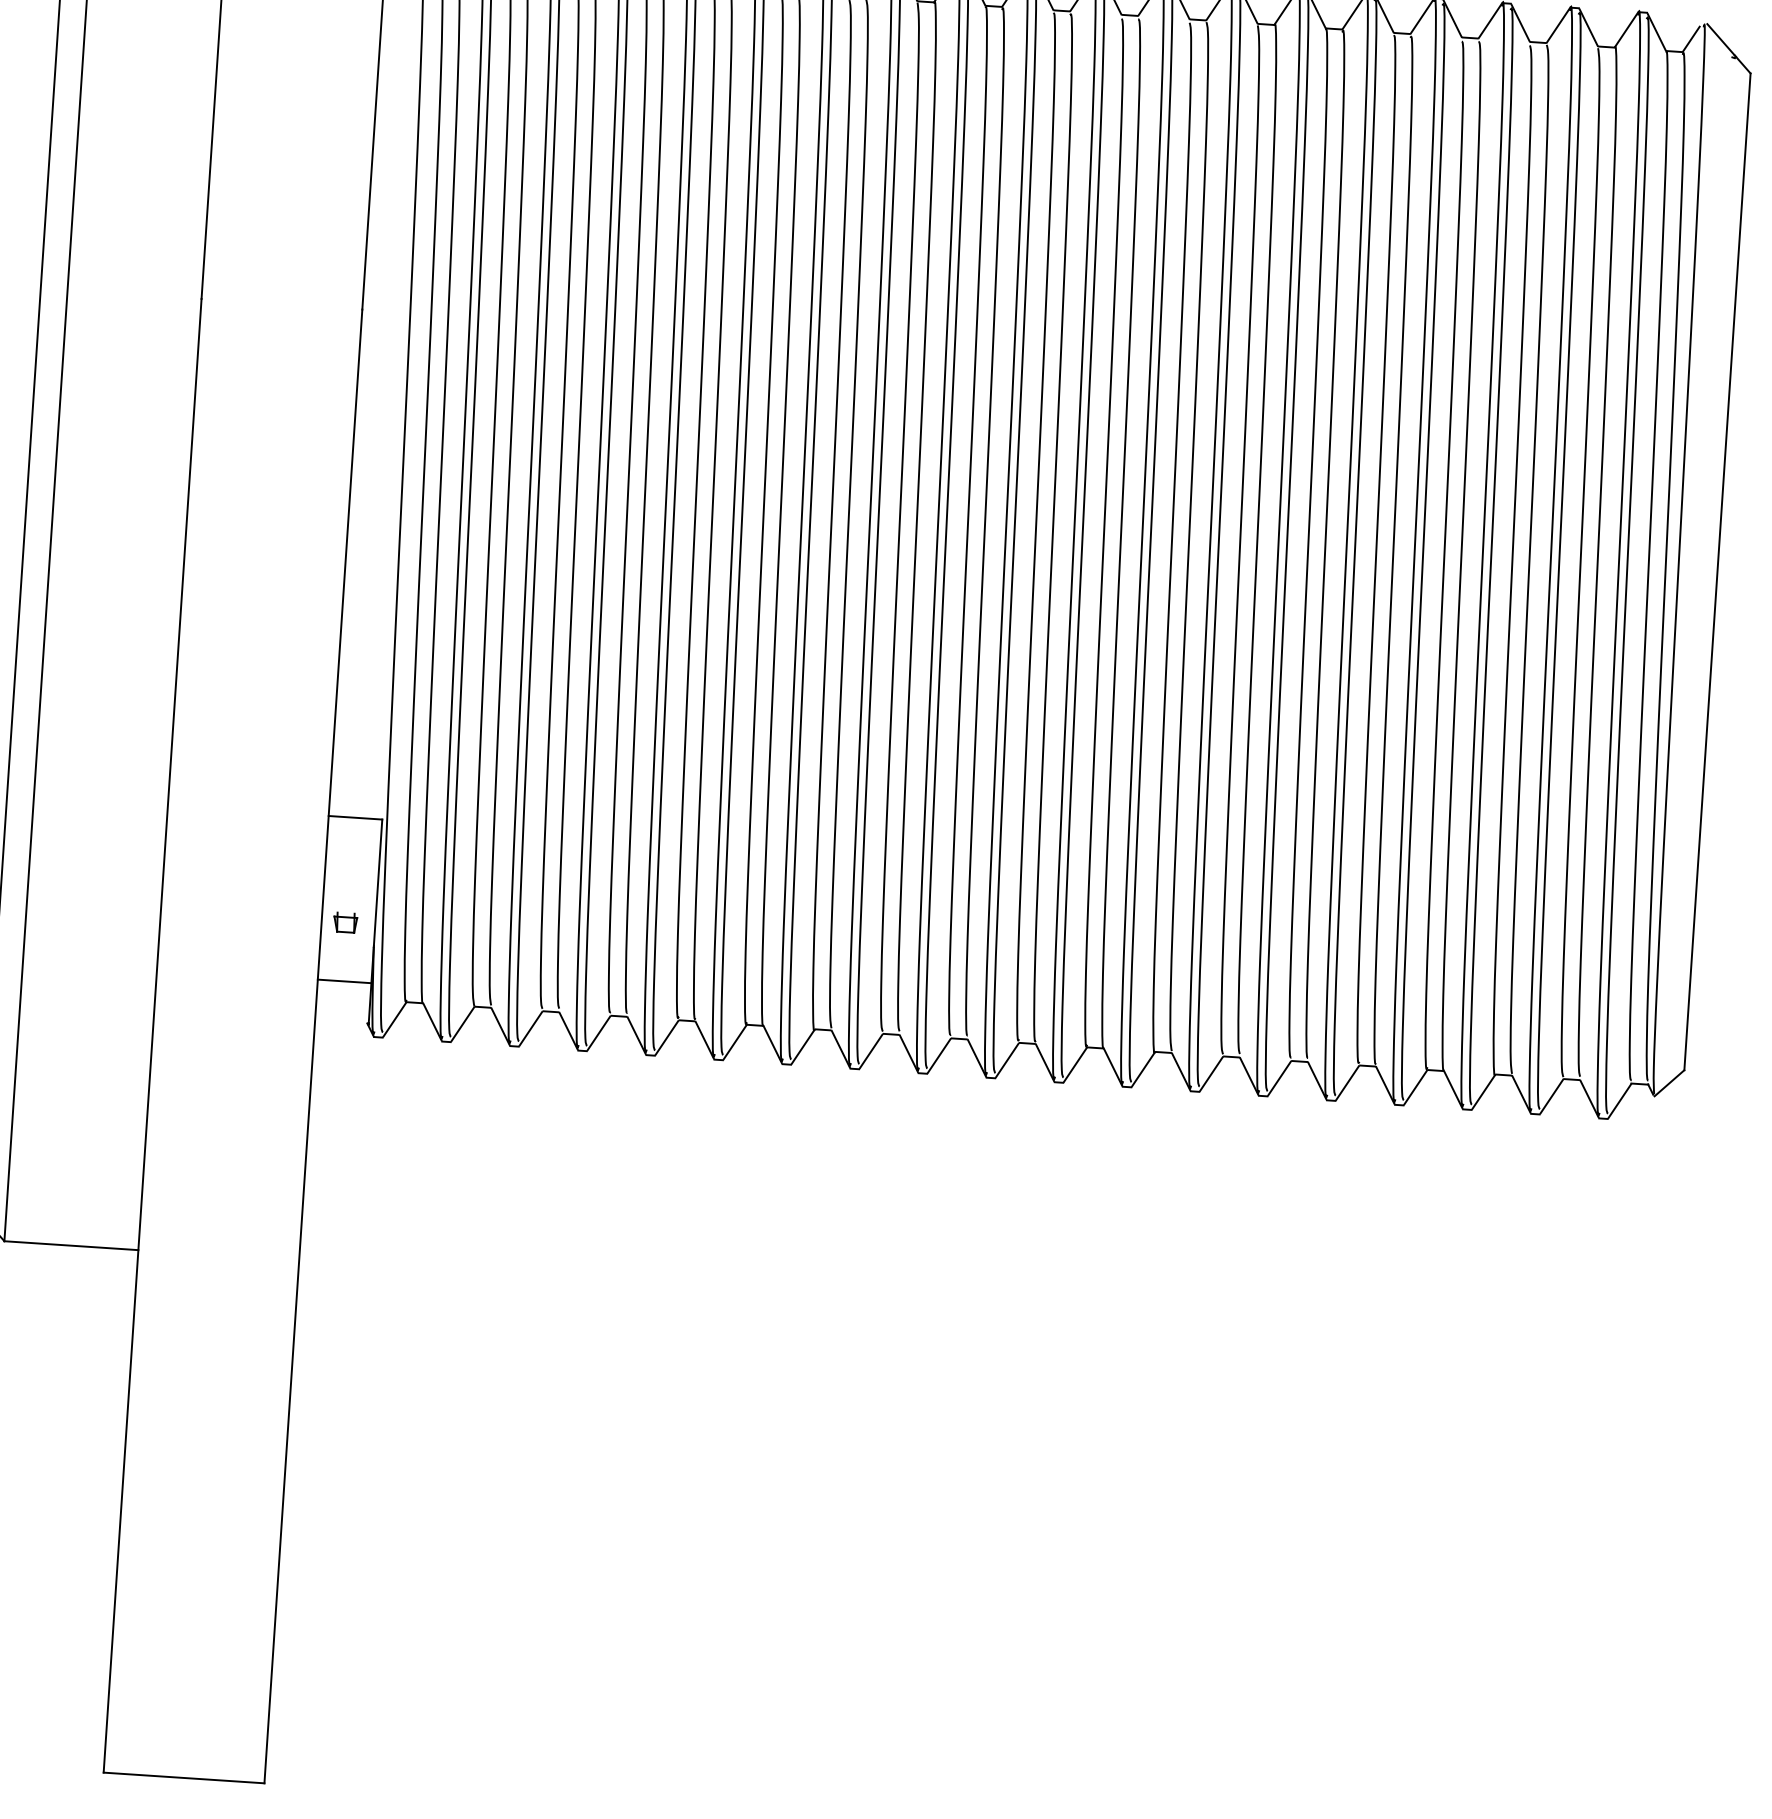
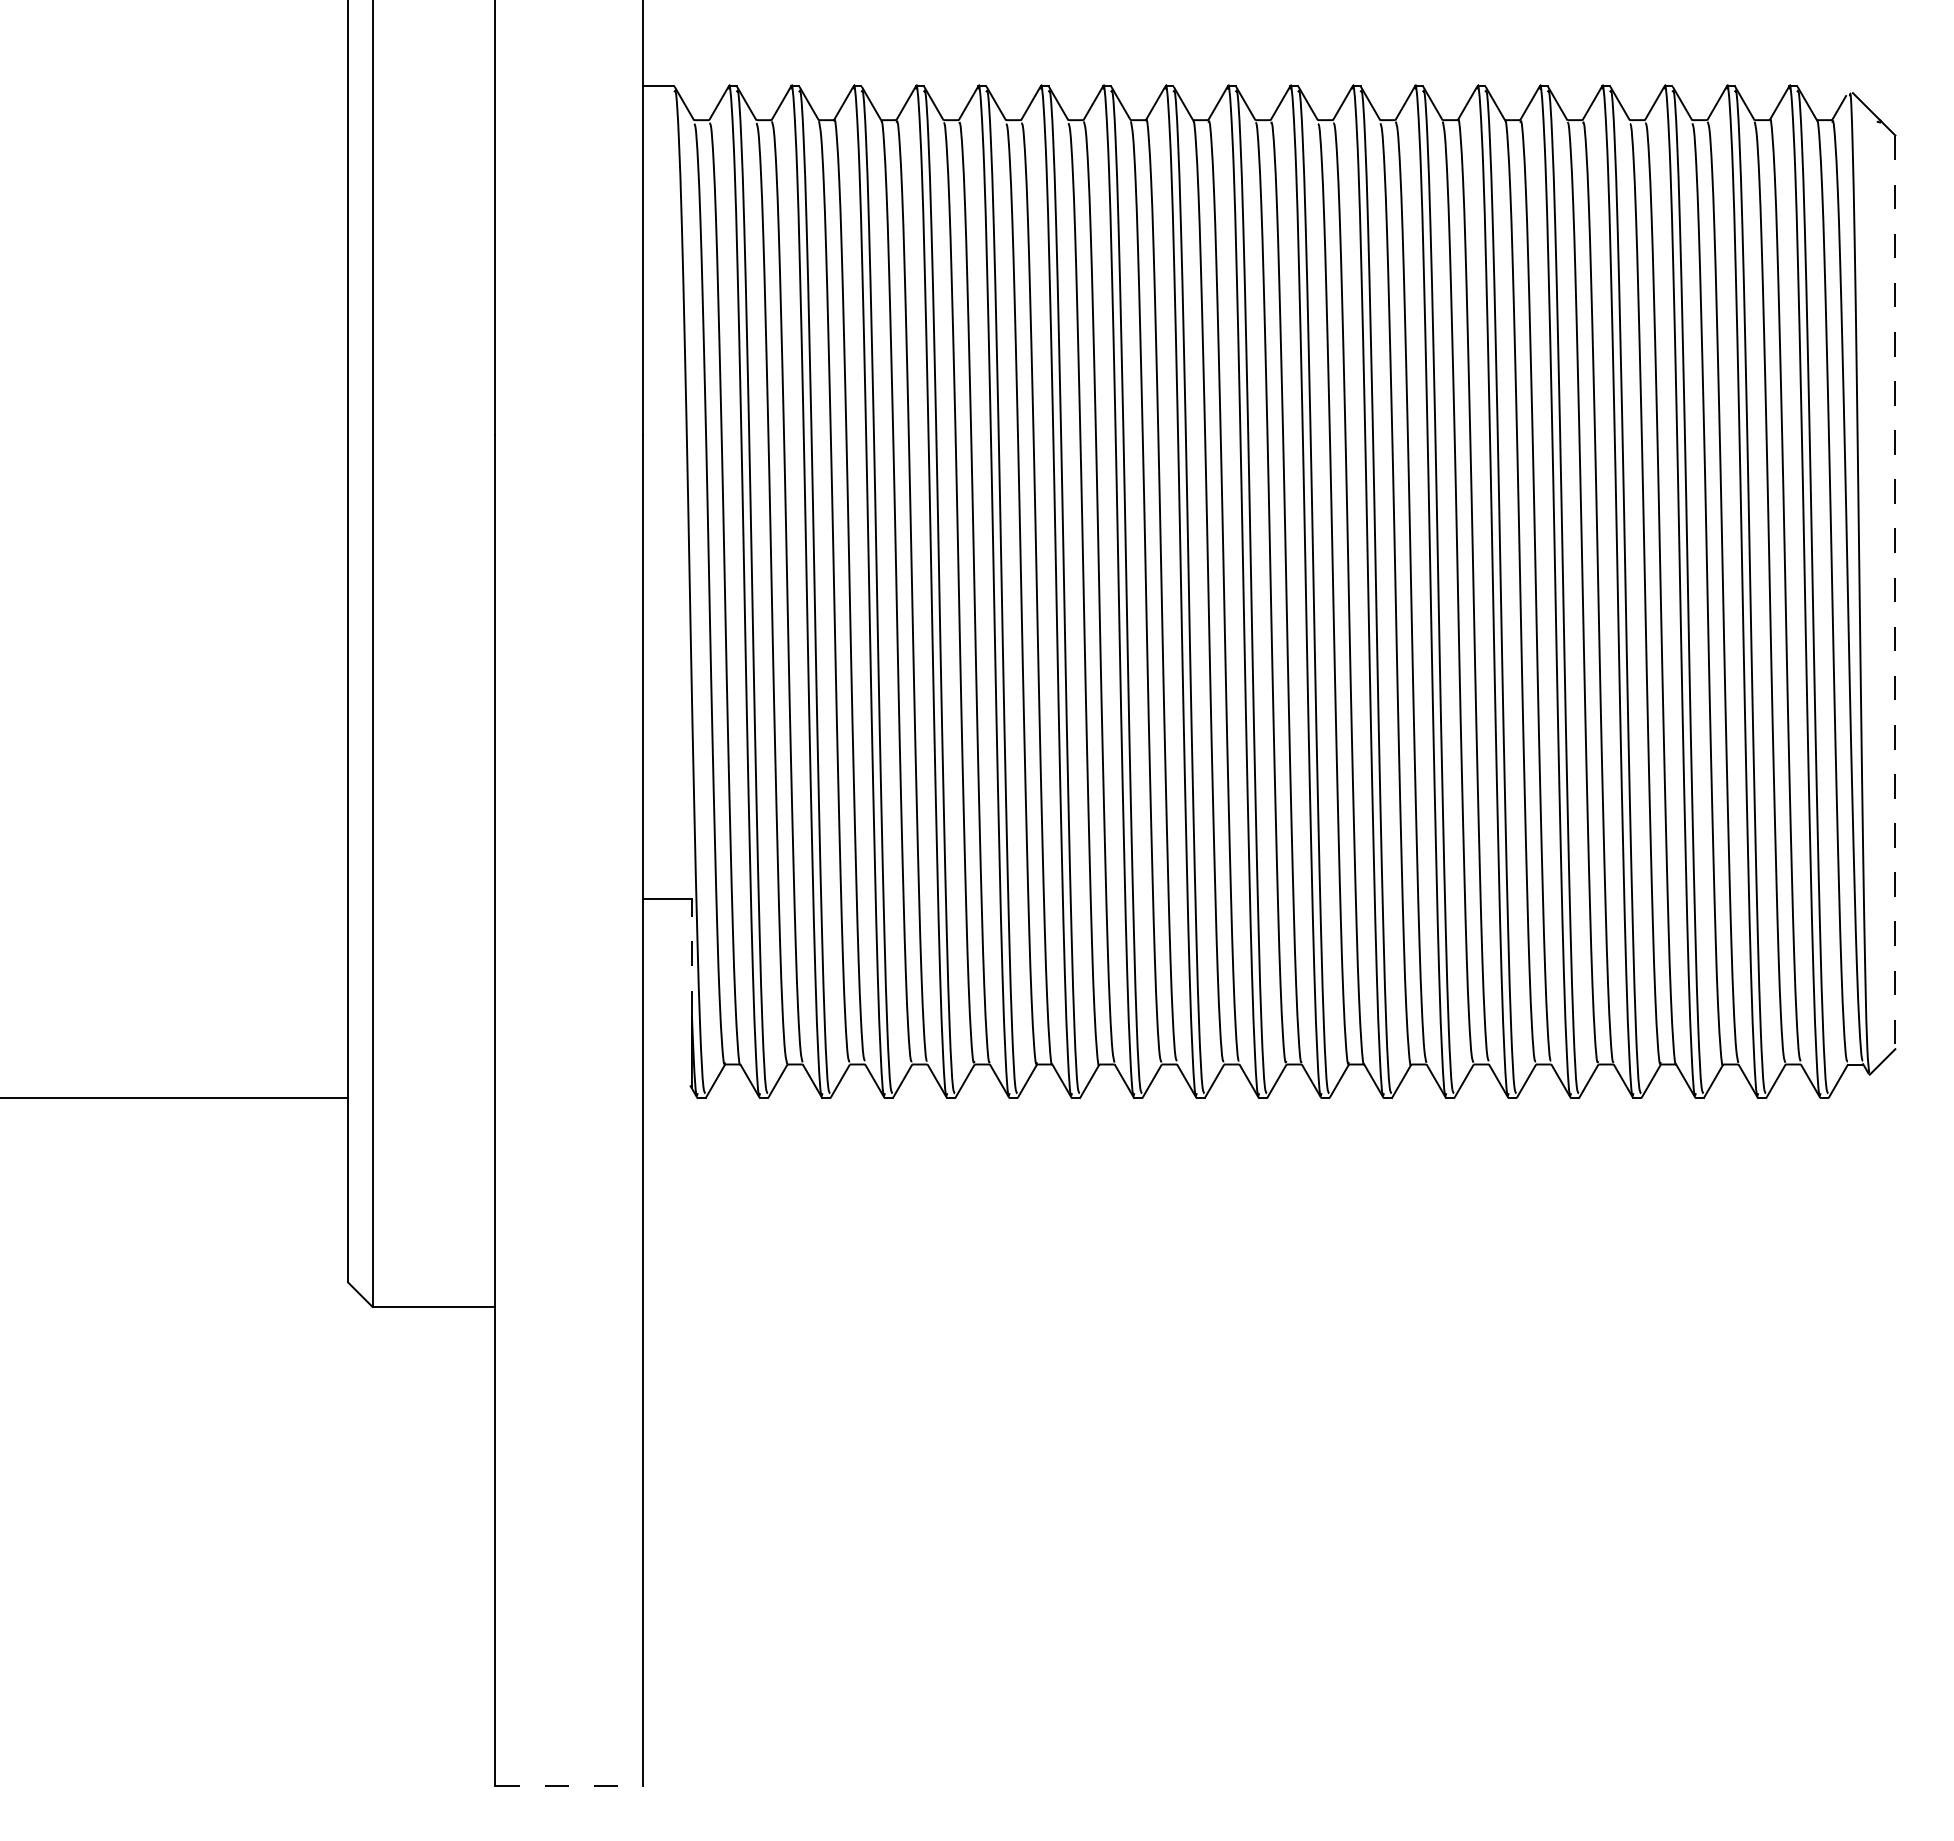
line: (1717, 572) -> (1895, 592), solid -> dashed
line: (377, 883) -> (691, 957), solid -> dashed
part: (345, 922) -> (664, 995), removed
line: (343, 981) -> (666, 1049), removed
line: (184, 1777) -> (569, 1785), solid -> dashed

